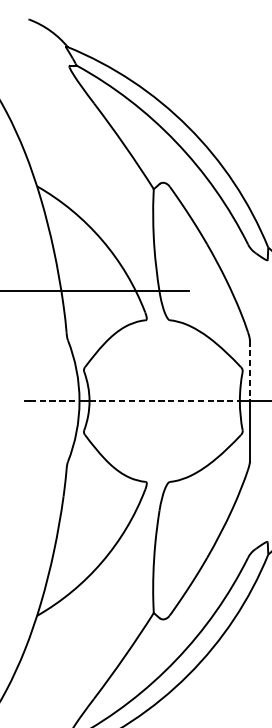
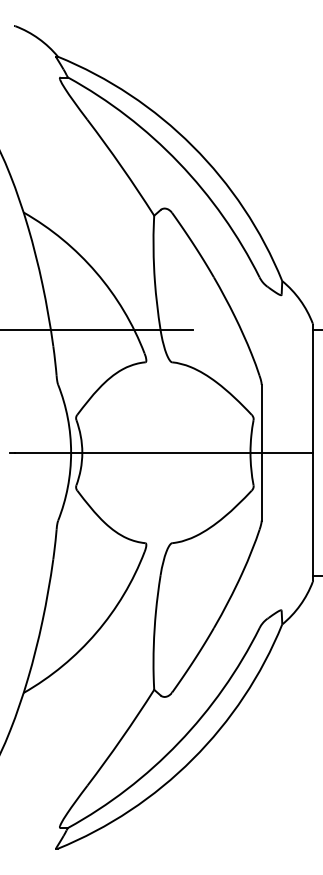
line: (249, 370) -> (261, 418), dashed -> solid
line: (54, 400) -> (43, 452), dashed -> solid
line: (164, 400) -> (166, 452), dashed -> solid

